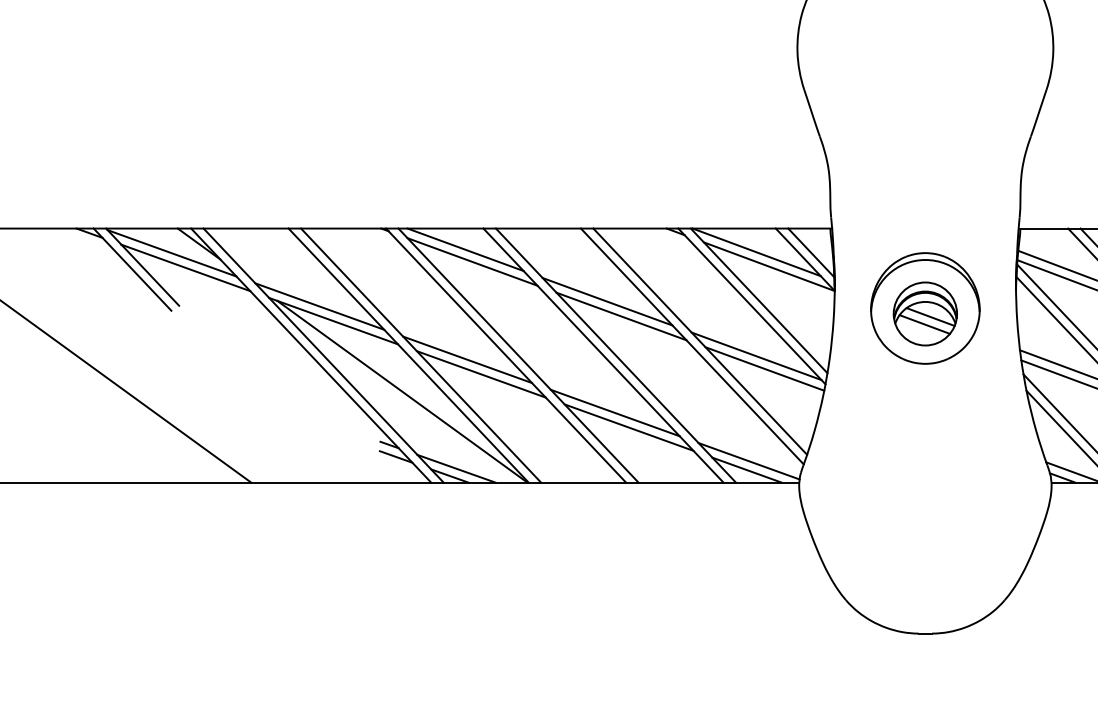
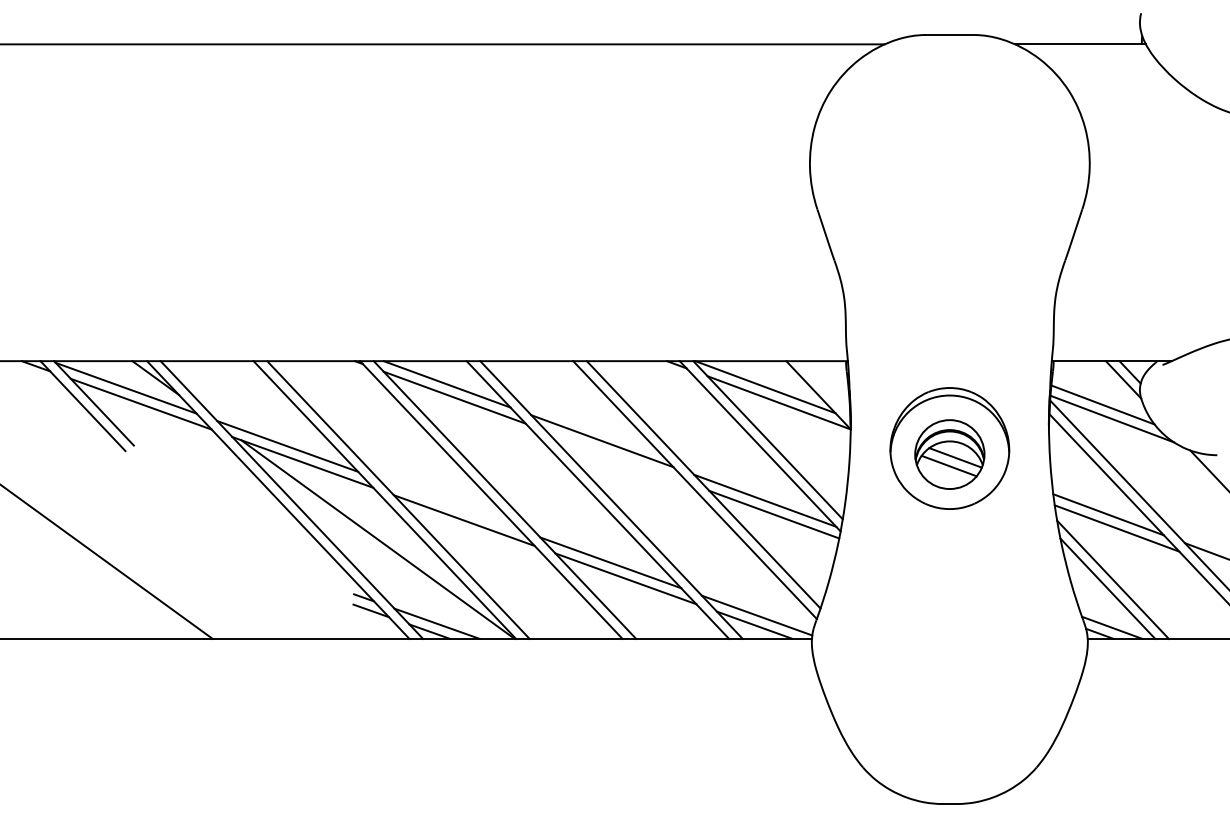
line: (810, 252) -> (824, 387), removed
line: (621, 316) -> (617, 457), removed
line: (466, 359) -> (448, 504), removed

